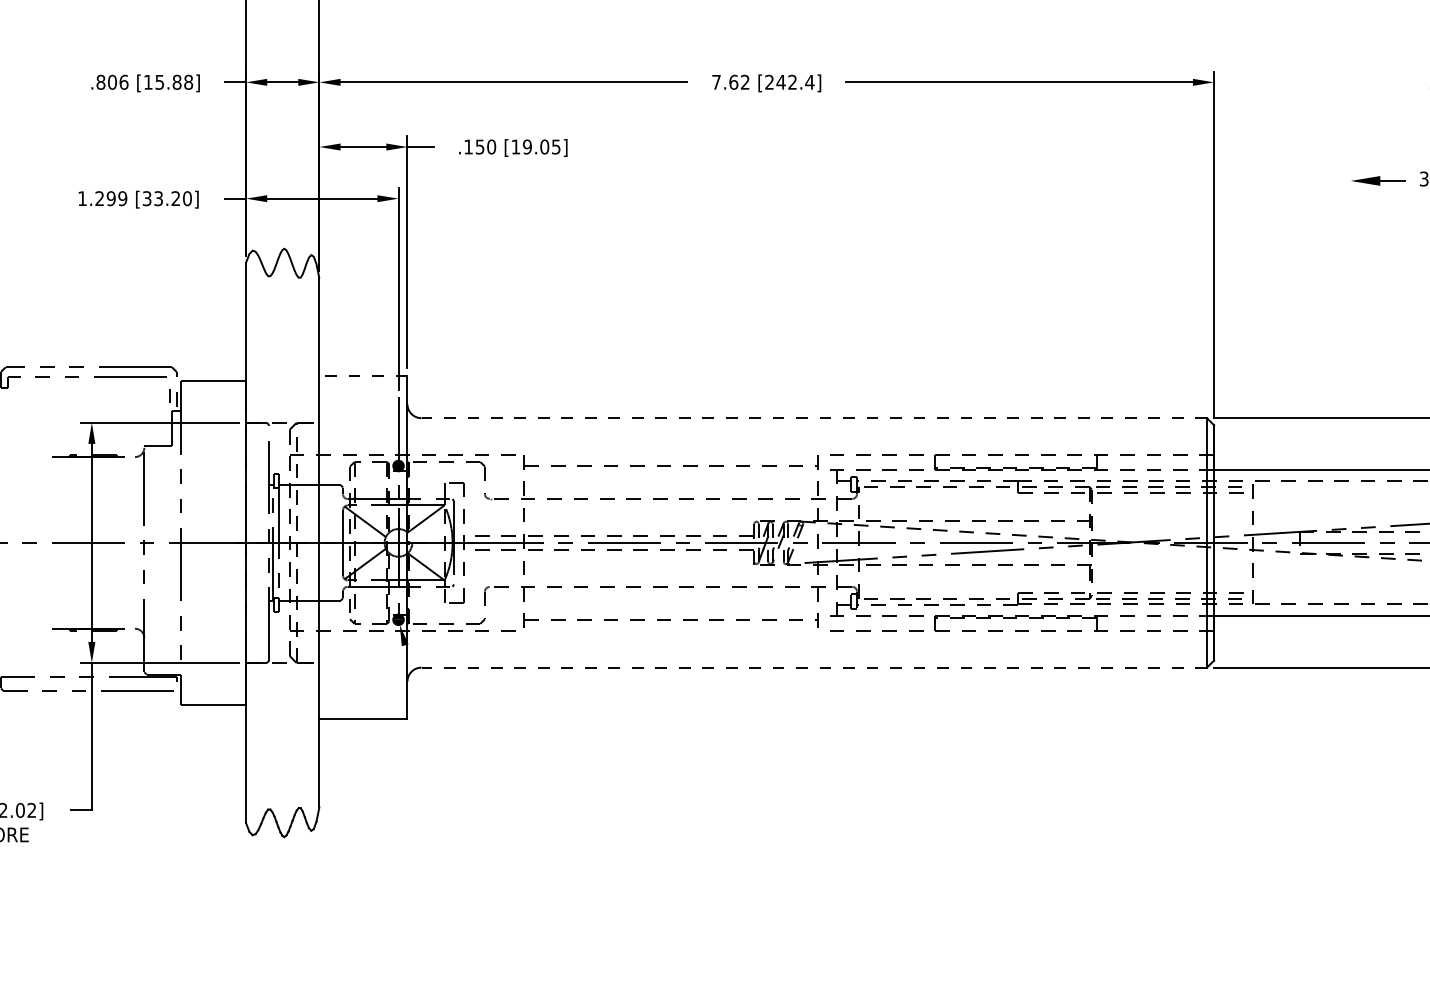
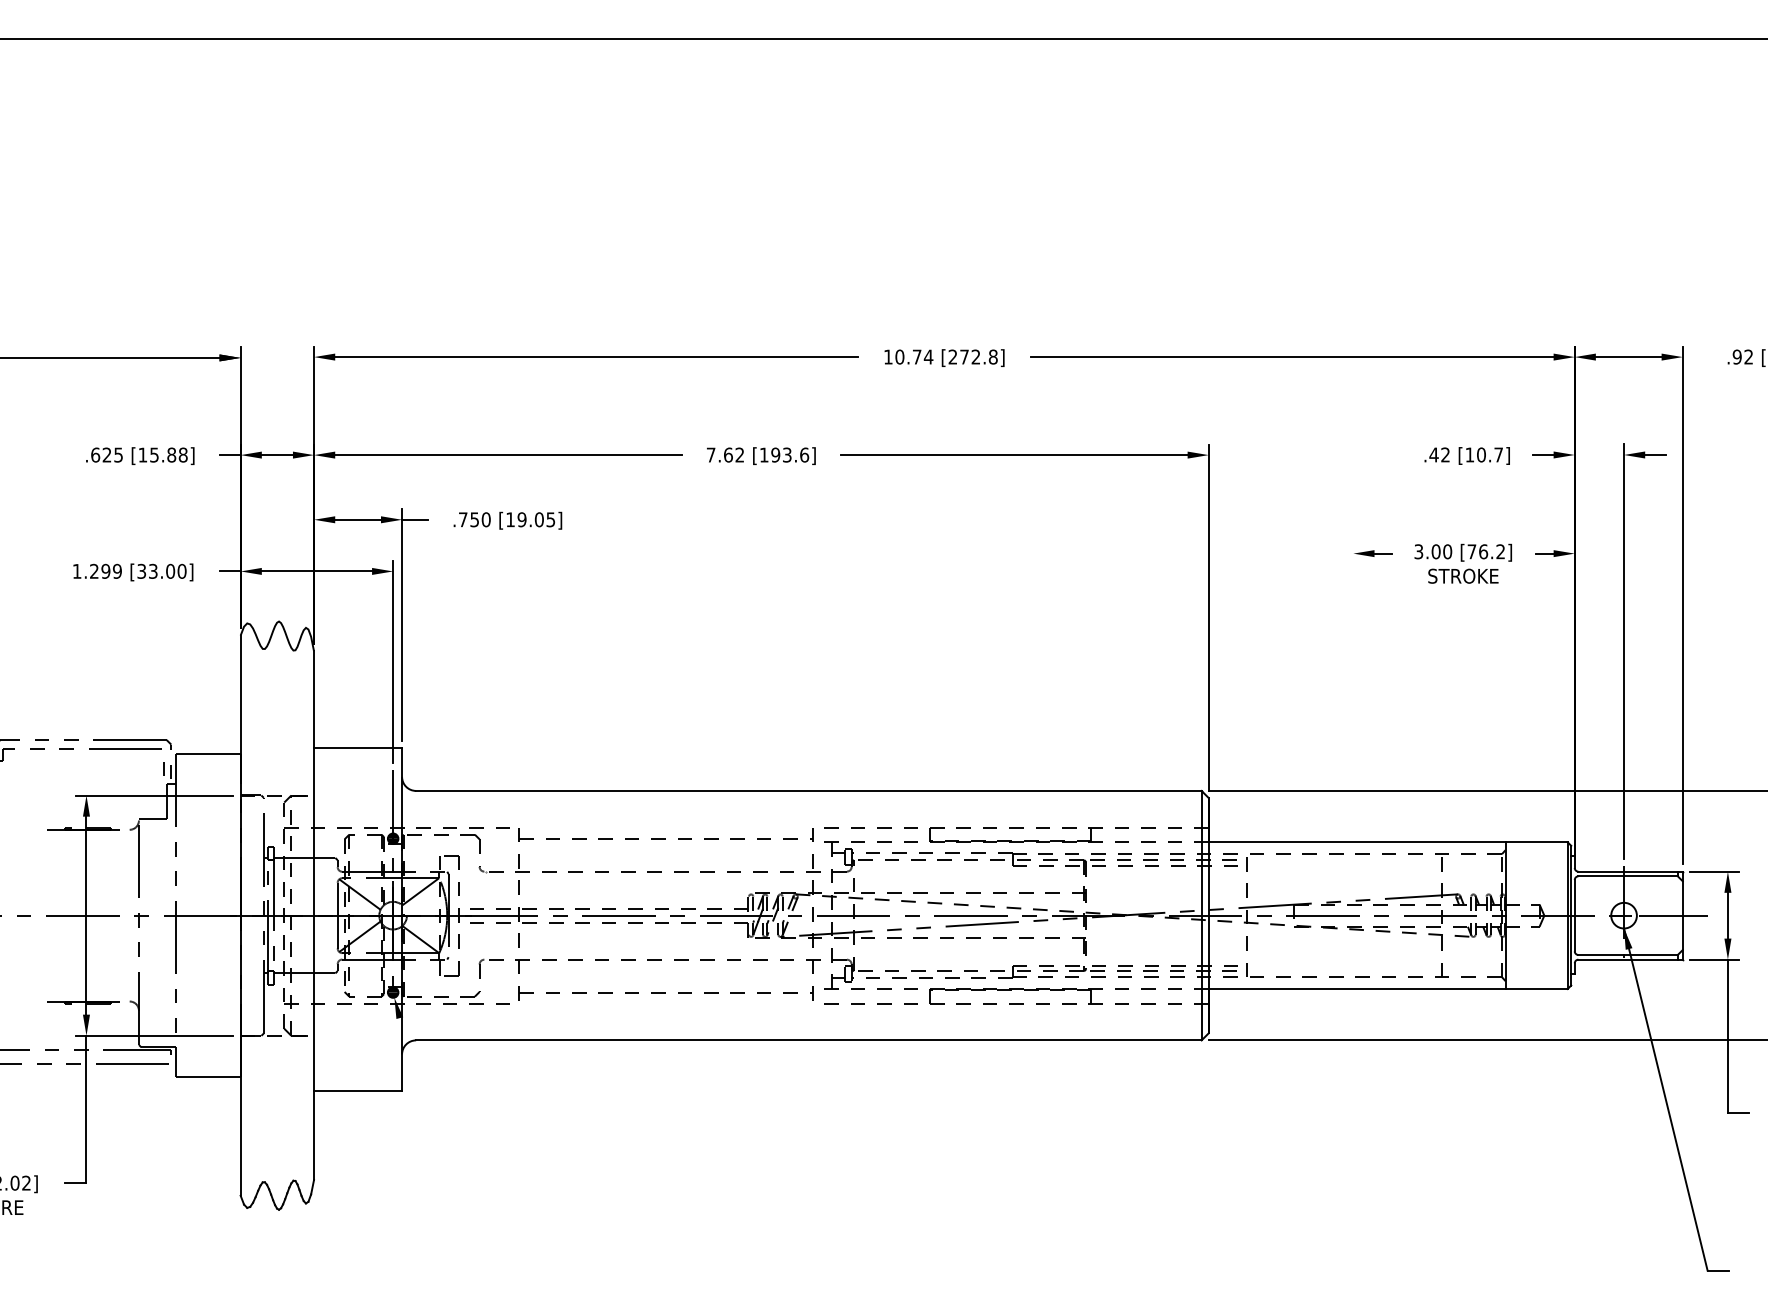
text: (112, 81) -> (107, 454), .806 -> .625
text: (789, 81) -> (784, 454), [242.4] -> [193.6]
text: (468, 146) -> (463, 519), .150 -> .750
part: (1378, 180) -> (1373, 553), size x0.71
text: (175, 198) -> (170, 571), [33.20] -> [33.00]
line: (362, 375) -> (357, 748), dashed -> solid
line: (813, 417) -> (808, 790), dashed -> solid
line: (813, 667) -> (808, 1040), dashed -> solid

